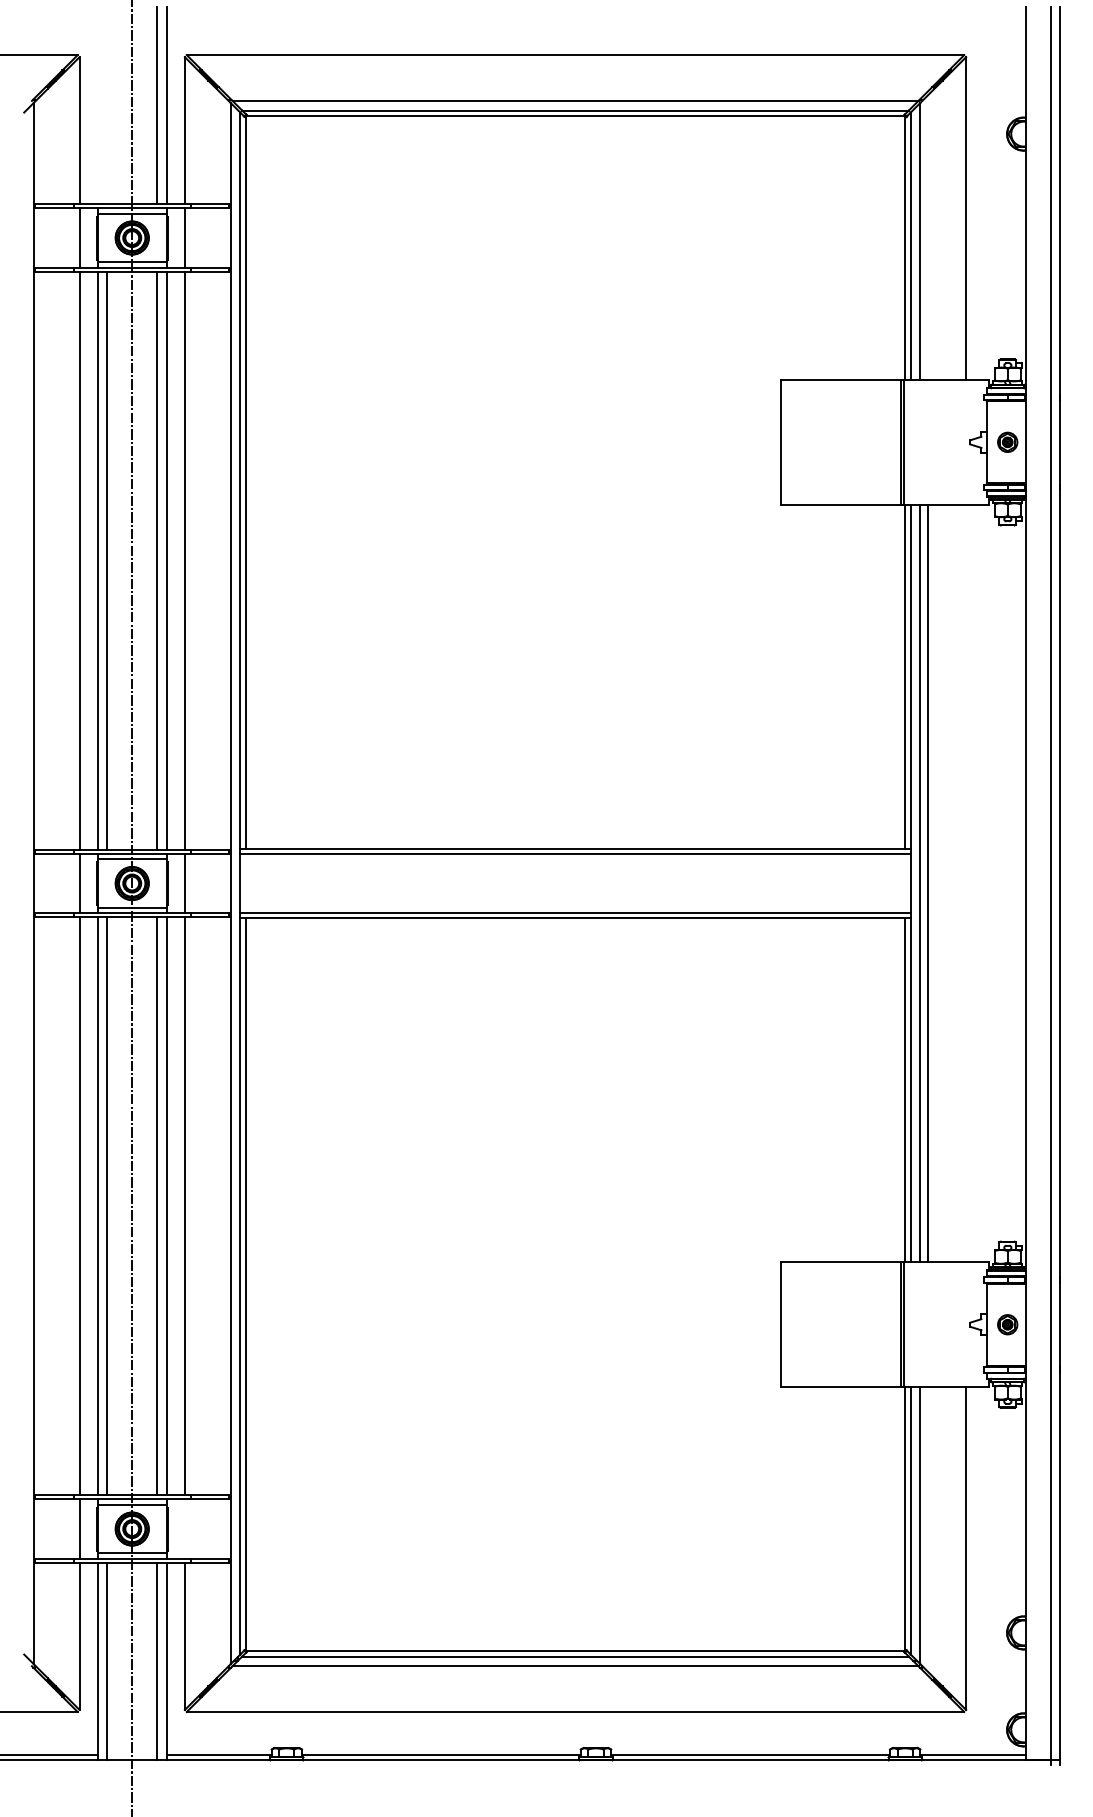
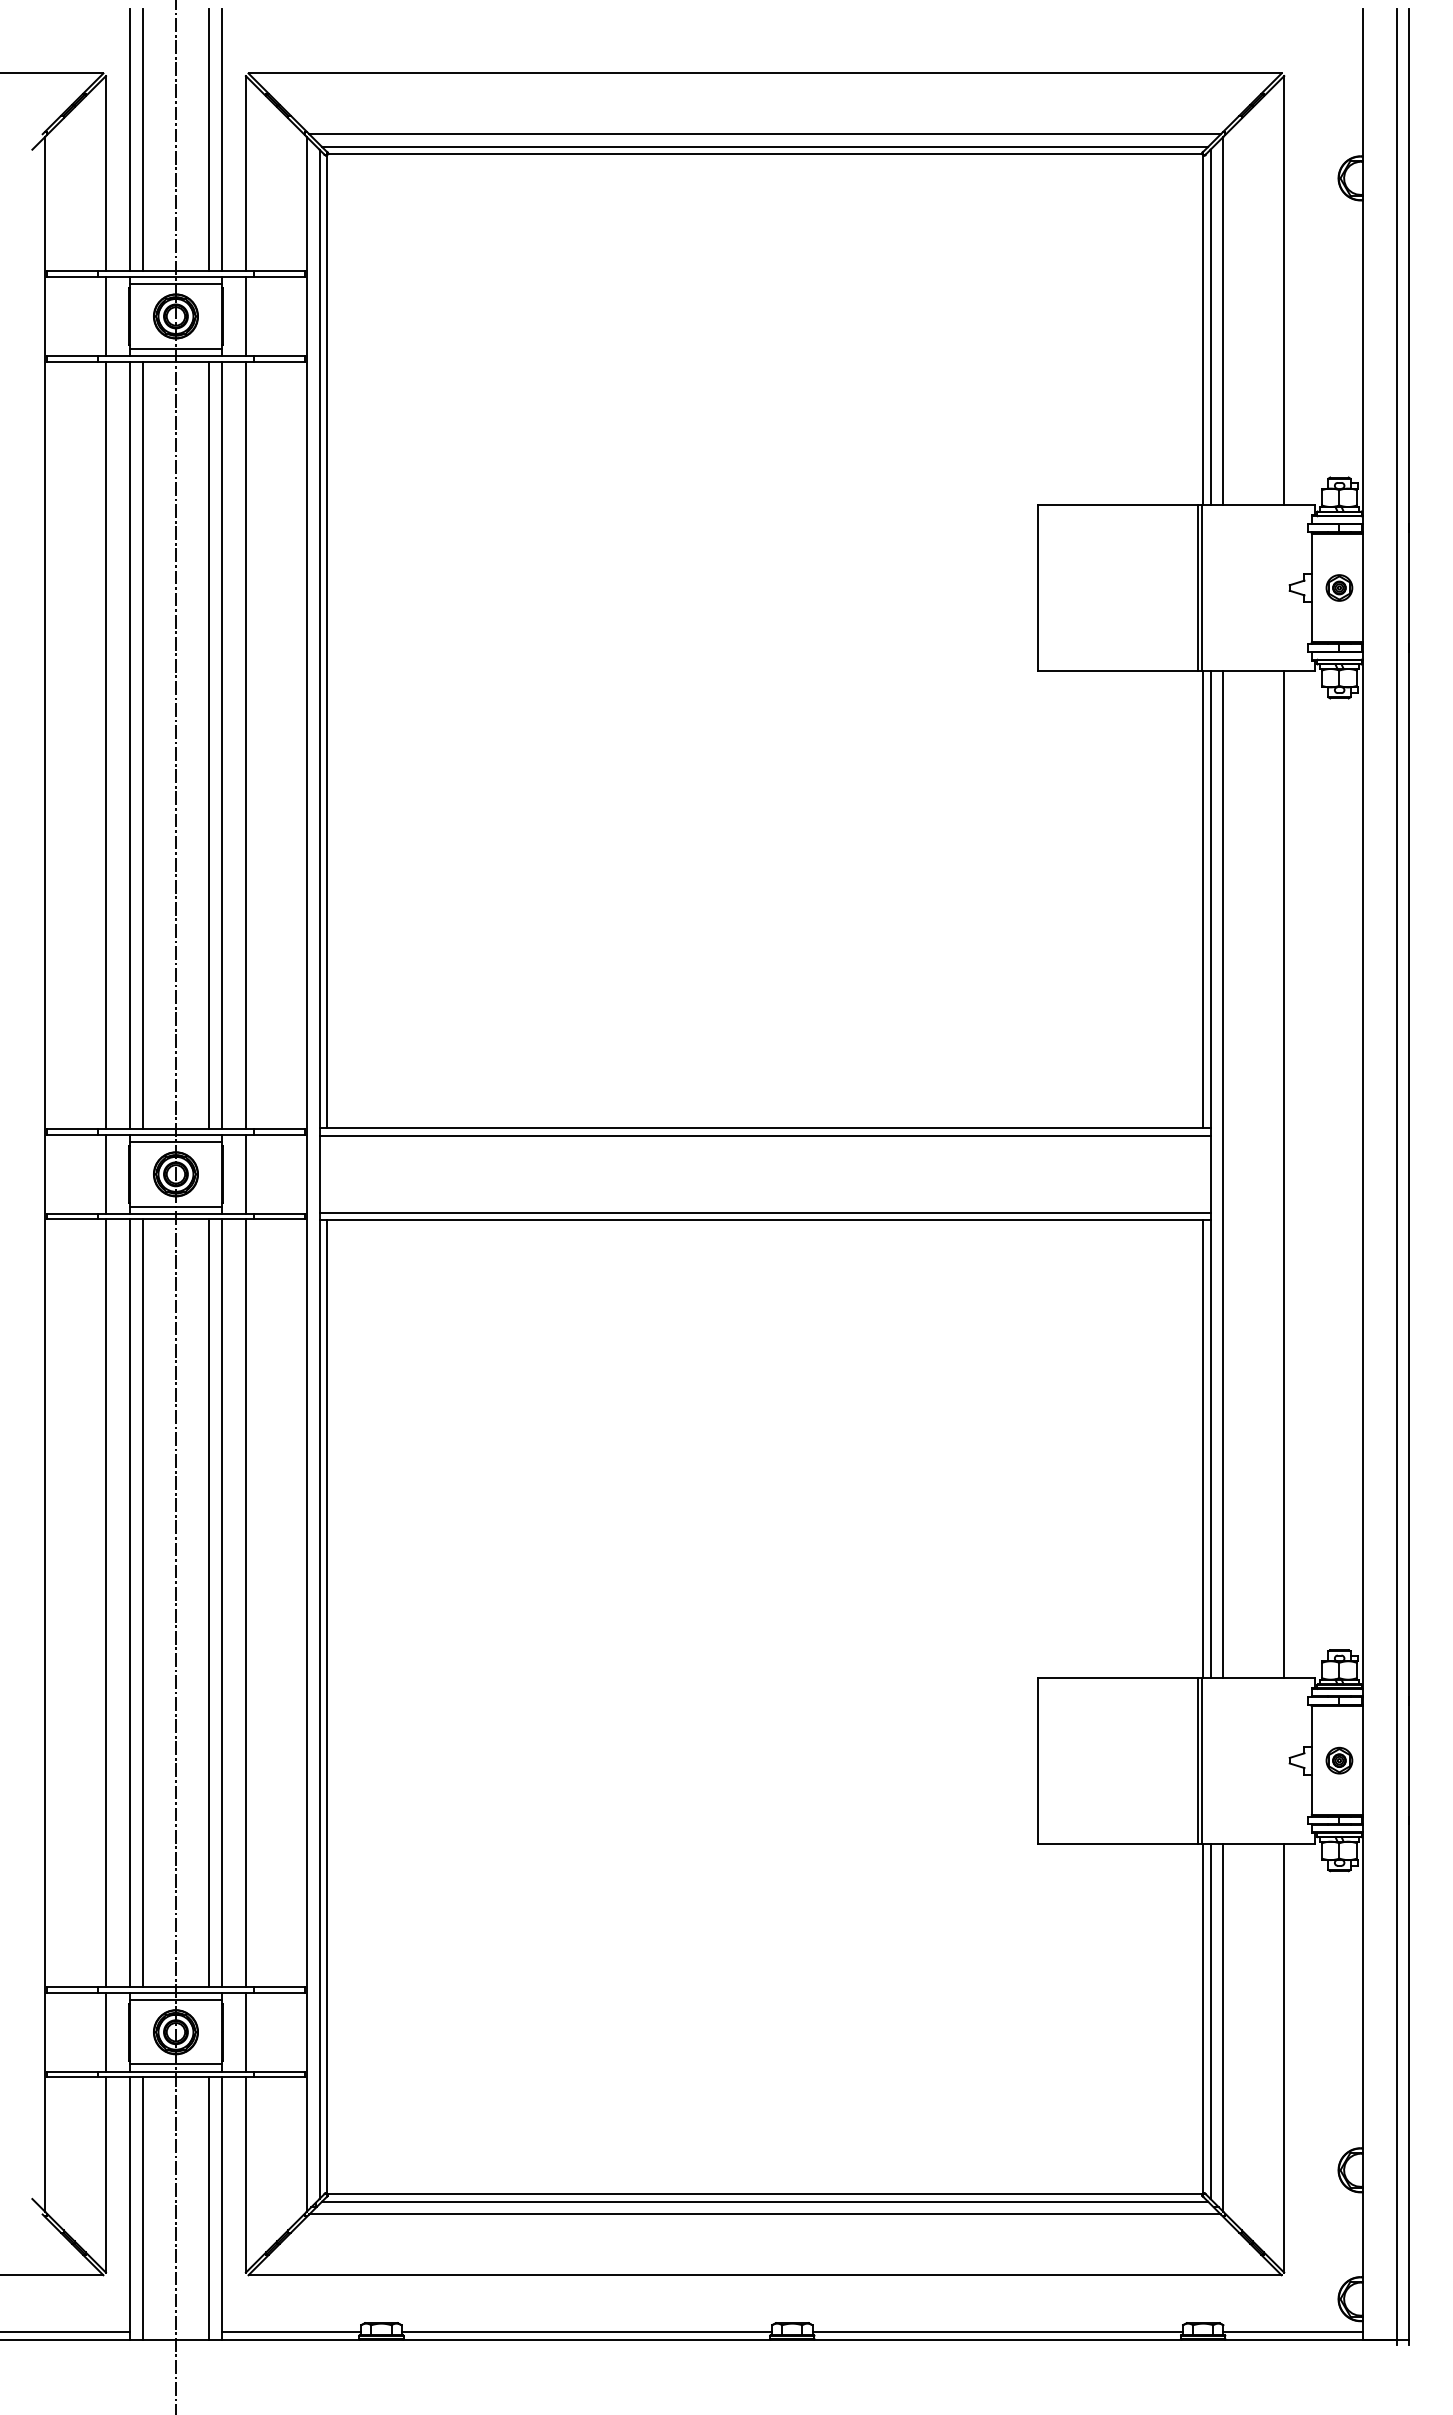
line: (97, 105) -> (129, 140), added
line: (107, 105) -> (143, 140), added
line: (928, 883) -> (1284, 1174), moved
line: (184, 1528) -> (245, 2031), added

